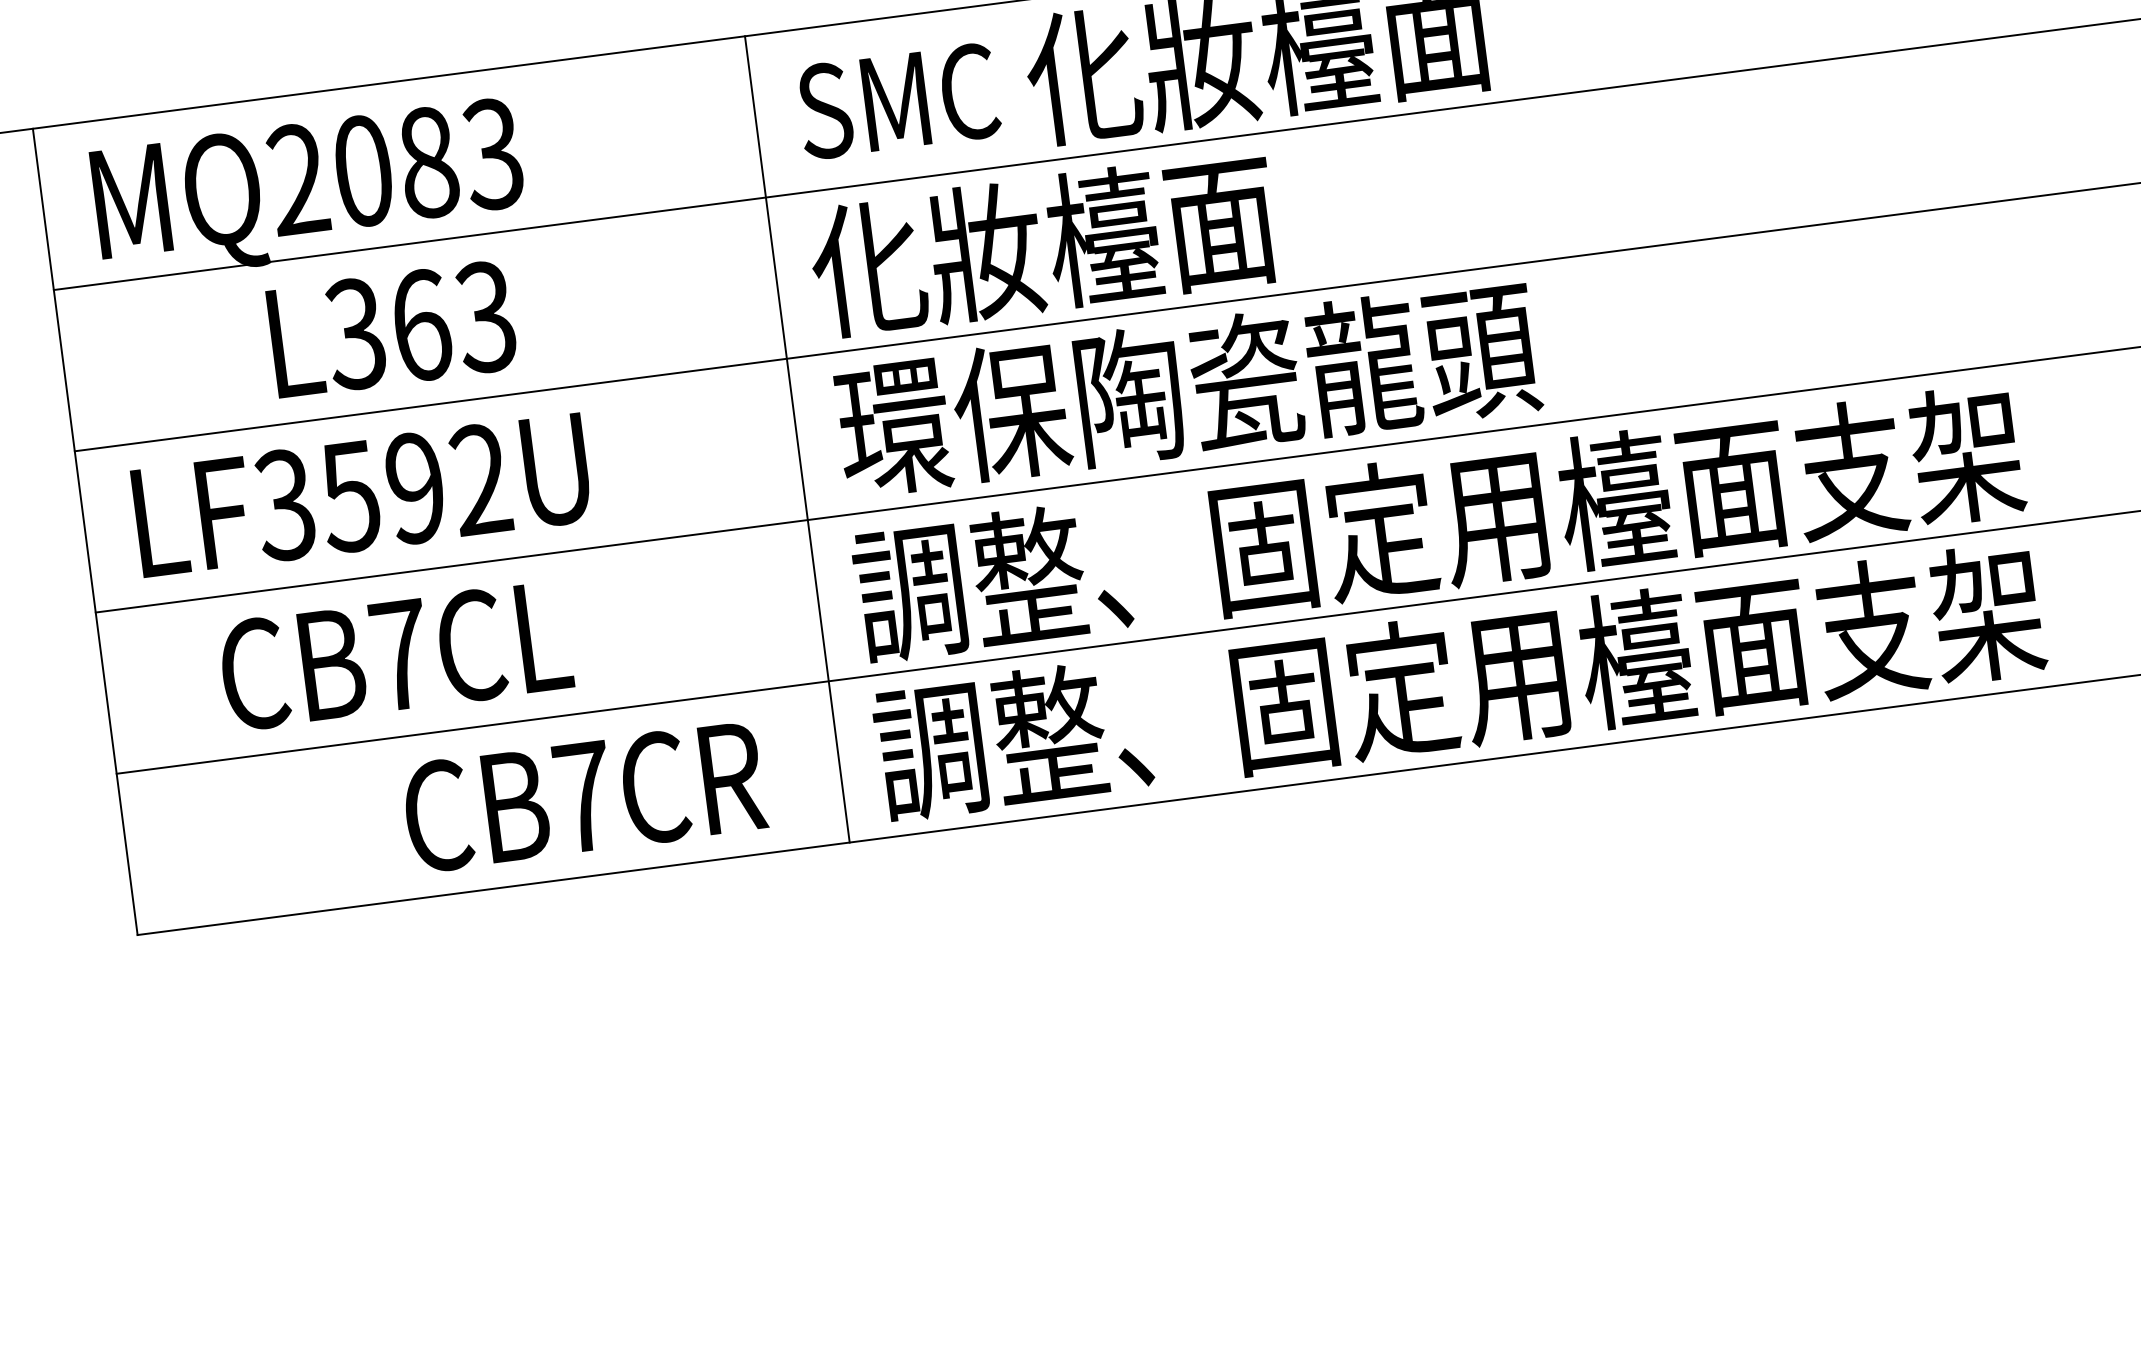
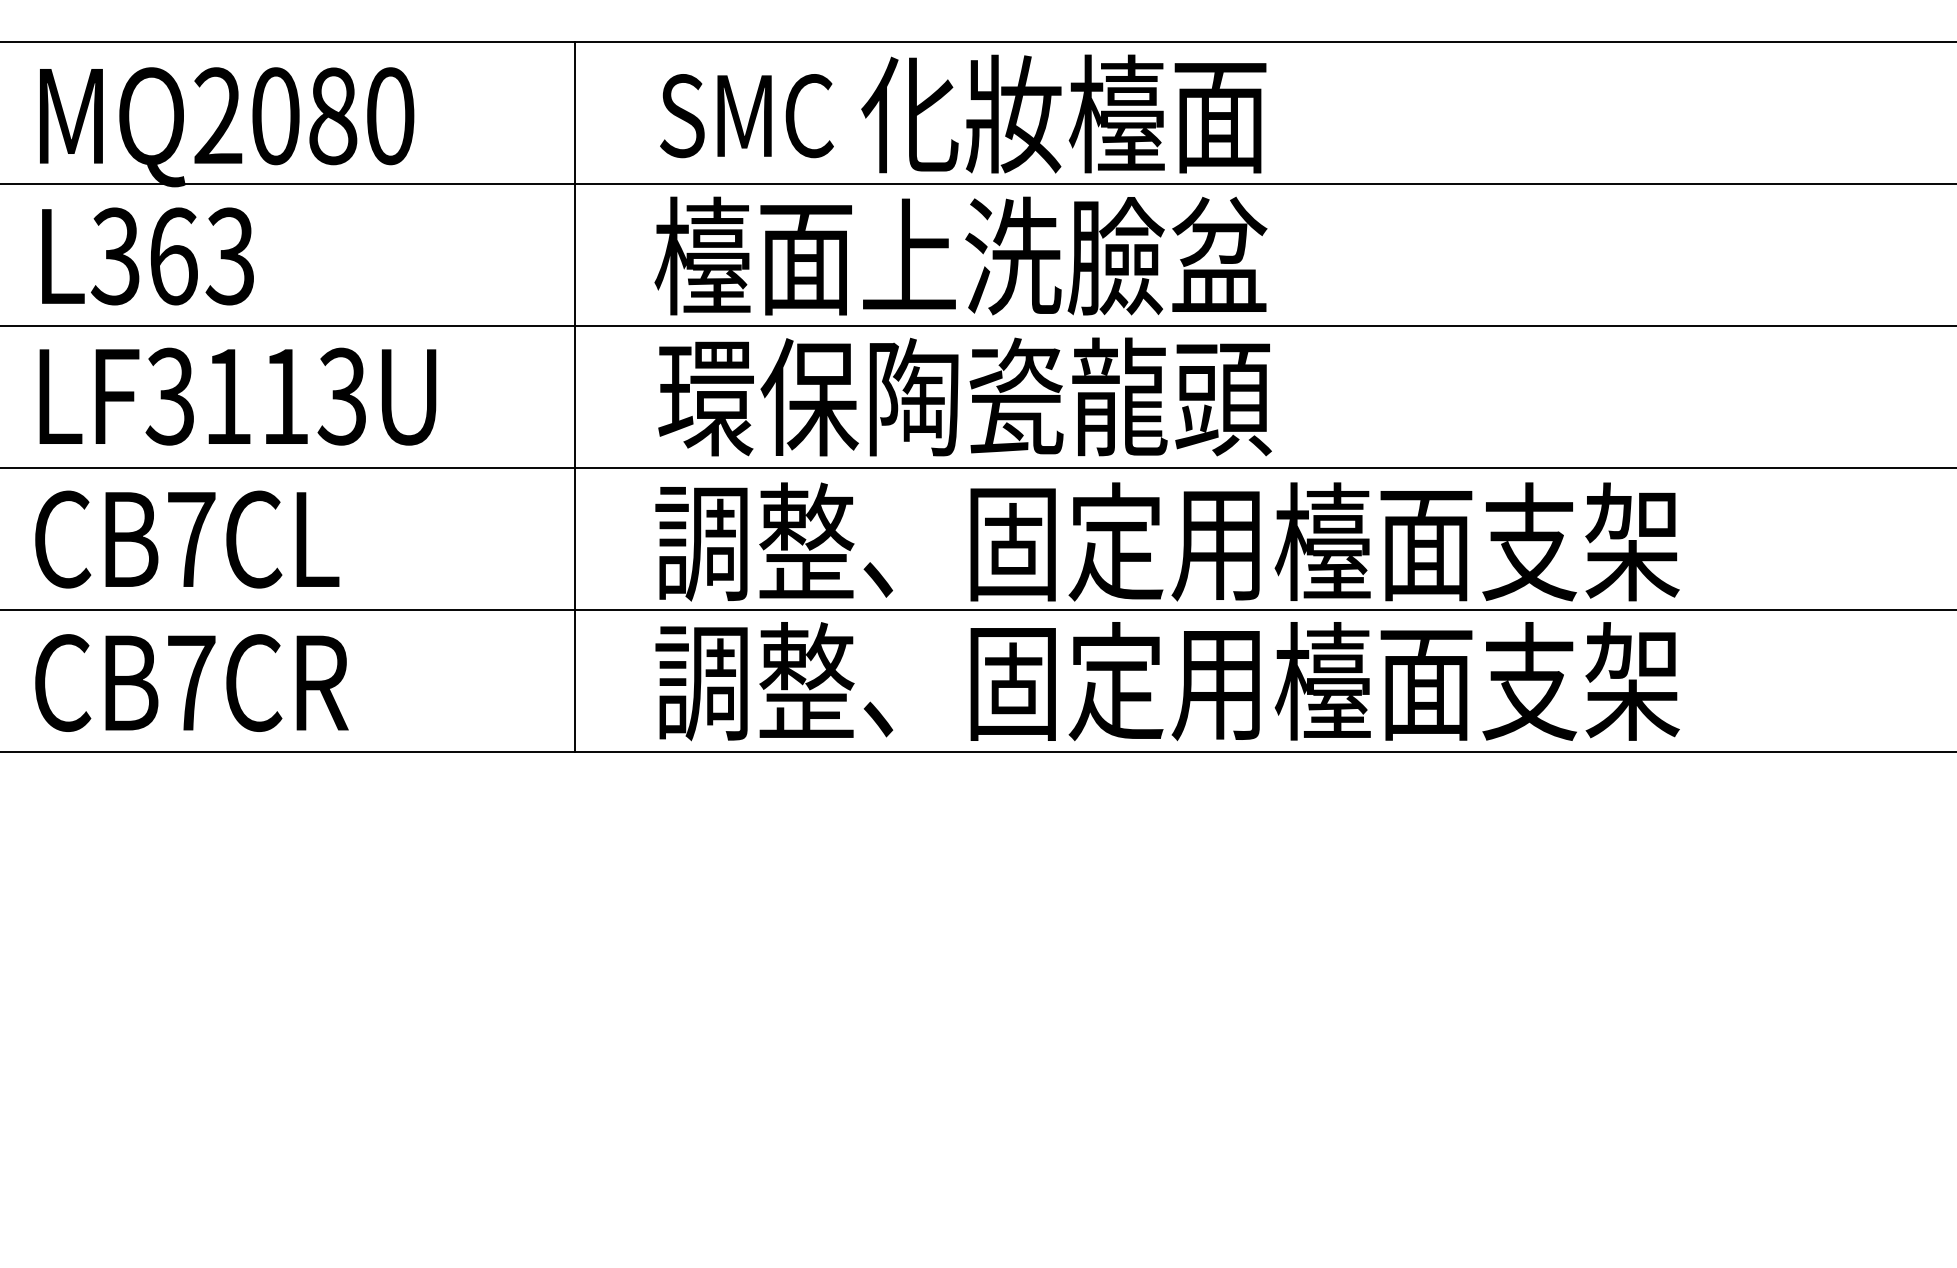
text: (492, 154) -> (389, 116), MQ2083 -> MQ2080
text: (1161, 228) -> (960, 255), 化妝檯面 -> 檯面上洗臉盆
text: (391, 329) -> (147, 256), moved
line: (797, 439) -> (575, 397), moved
text: (414, 488) -> (284, 396), LF3592U -> LF3113U
text: (396, 655) -> (187, 539), moved
text: (584, 796) -> (191, 682), moved

